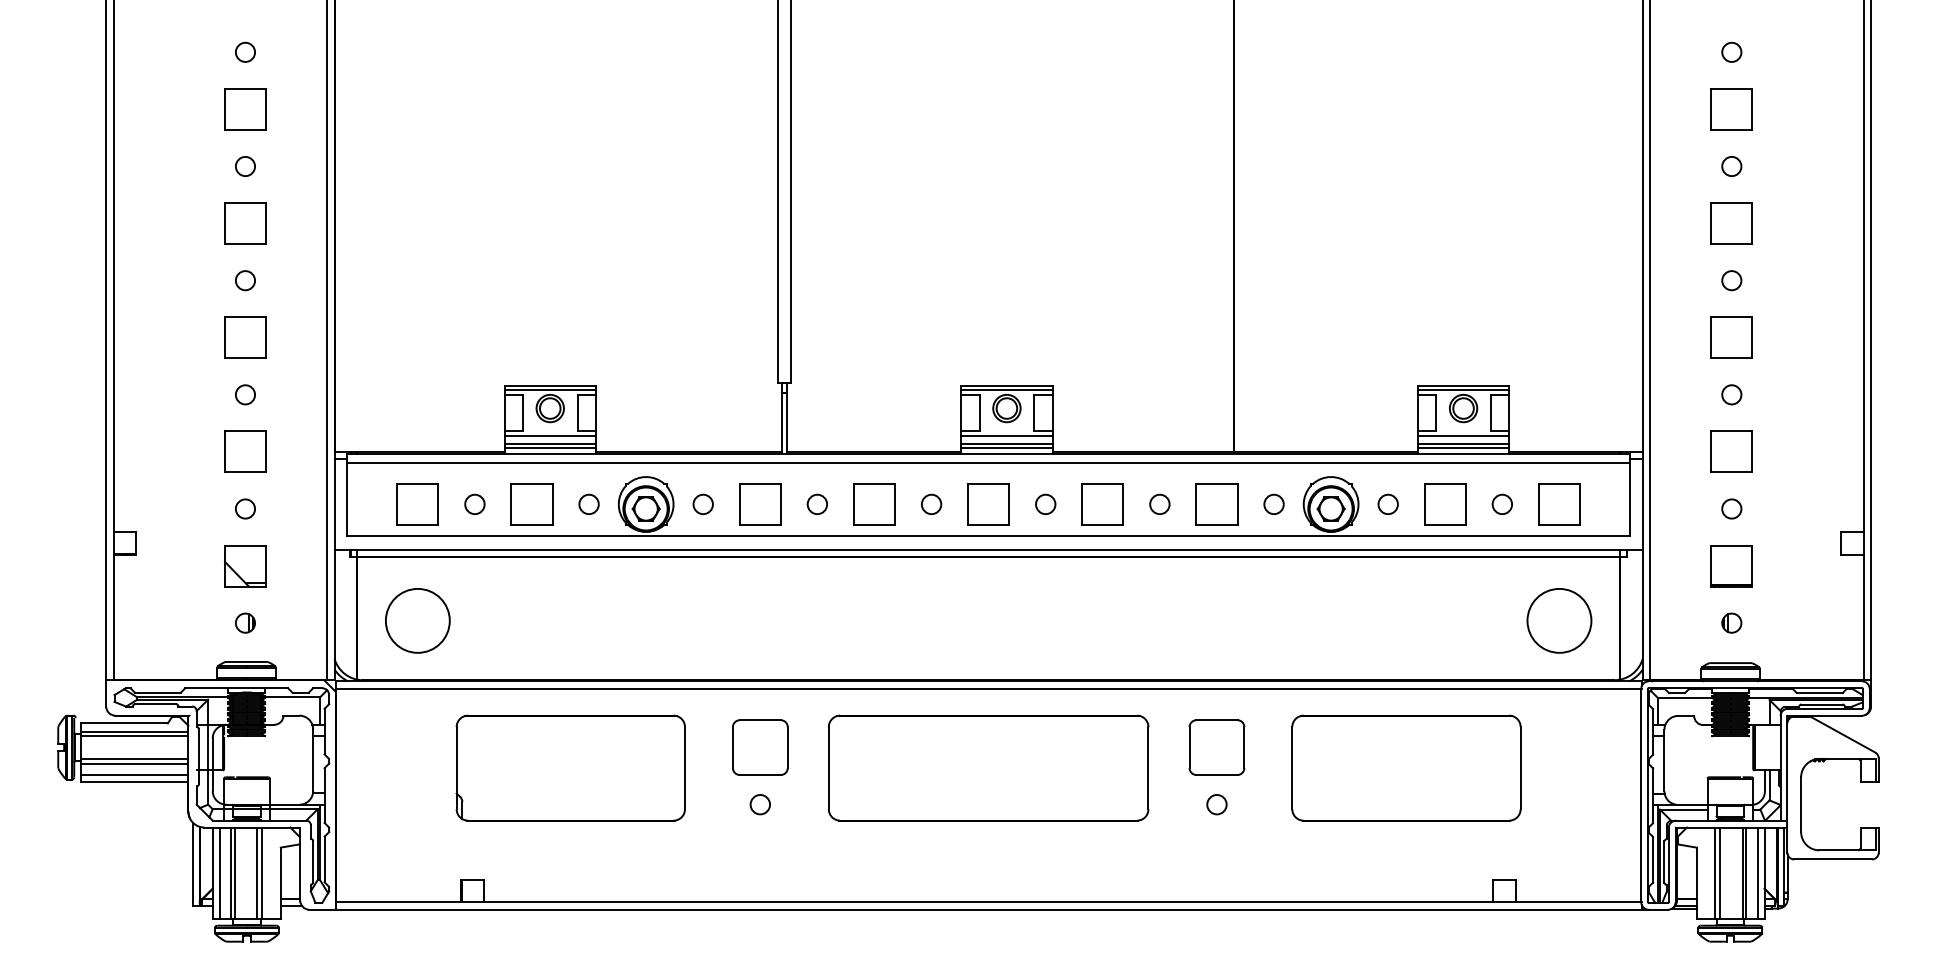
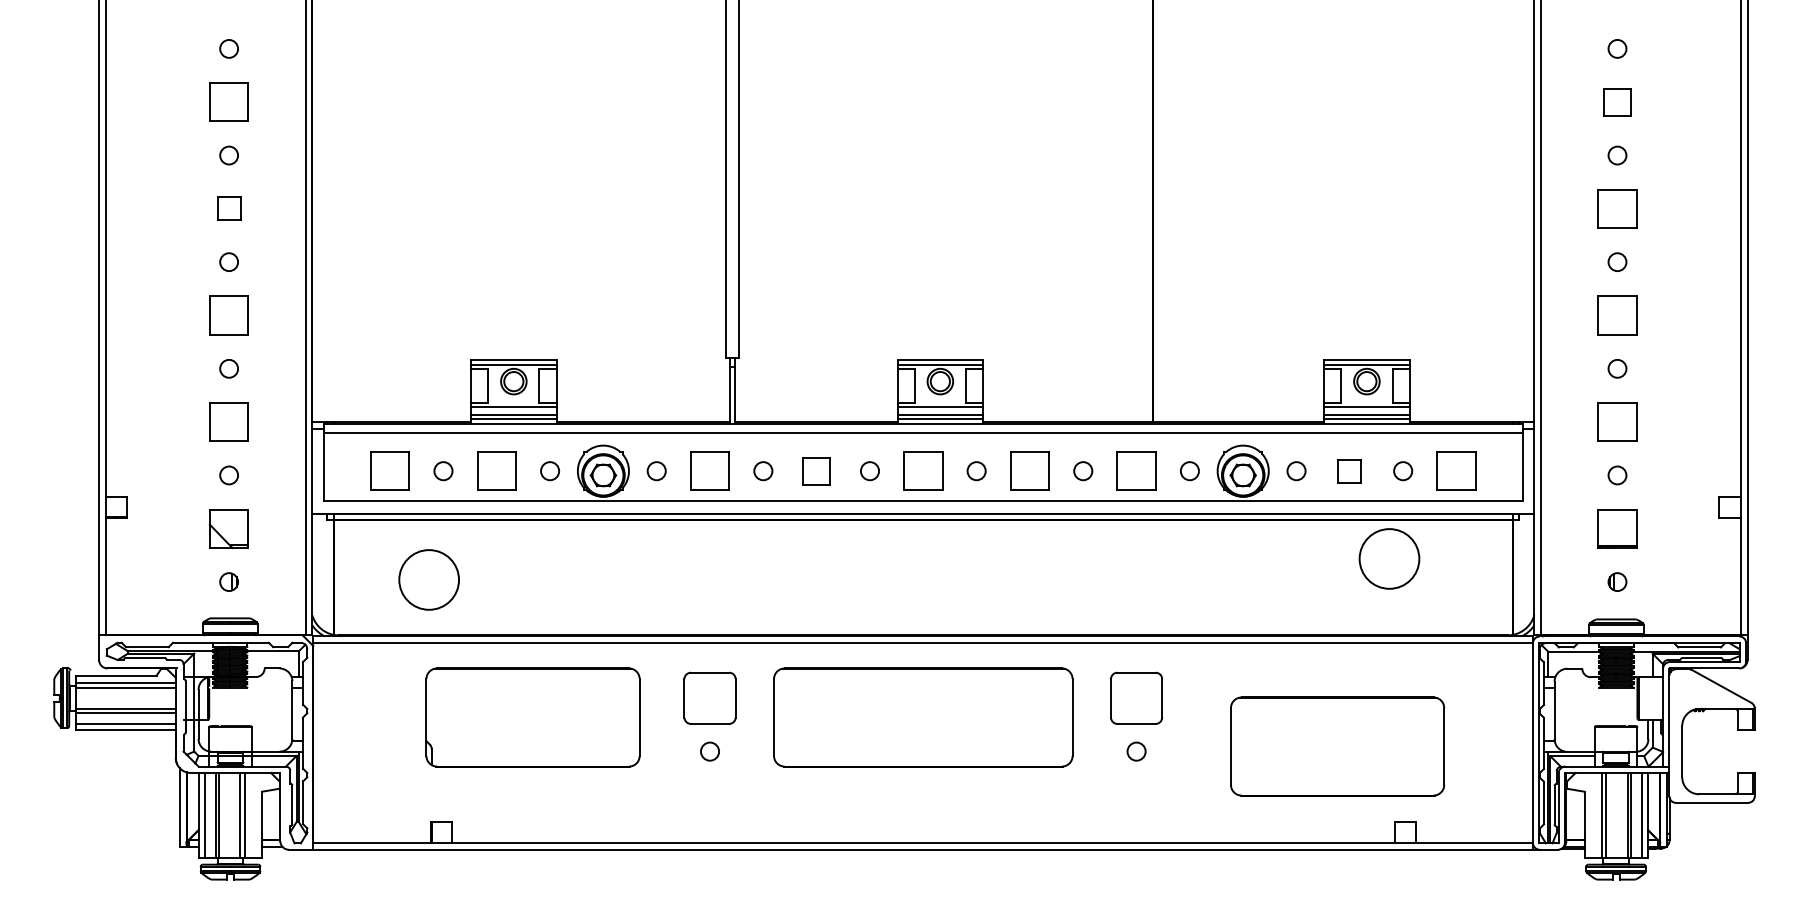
part: (1731, 108) -> (1617, 101), size x0.7
part: (244, 223) -> (228, 208), size x0.6
part: (874, 503) -> (816, 470), size x0.7
part: (1444, 503) -> (1349, 470), size x0.6
circle: (417, 620) -> (428, 579), moved
circle: (1559, 620) -> (1389, 558), moved
part: (1406, 768) -> (1337, 746), moved

